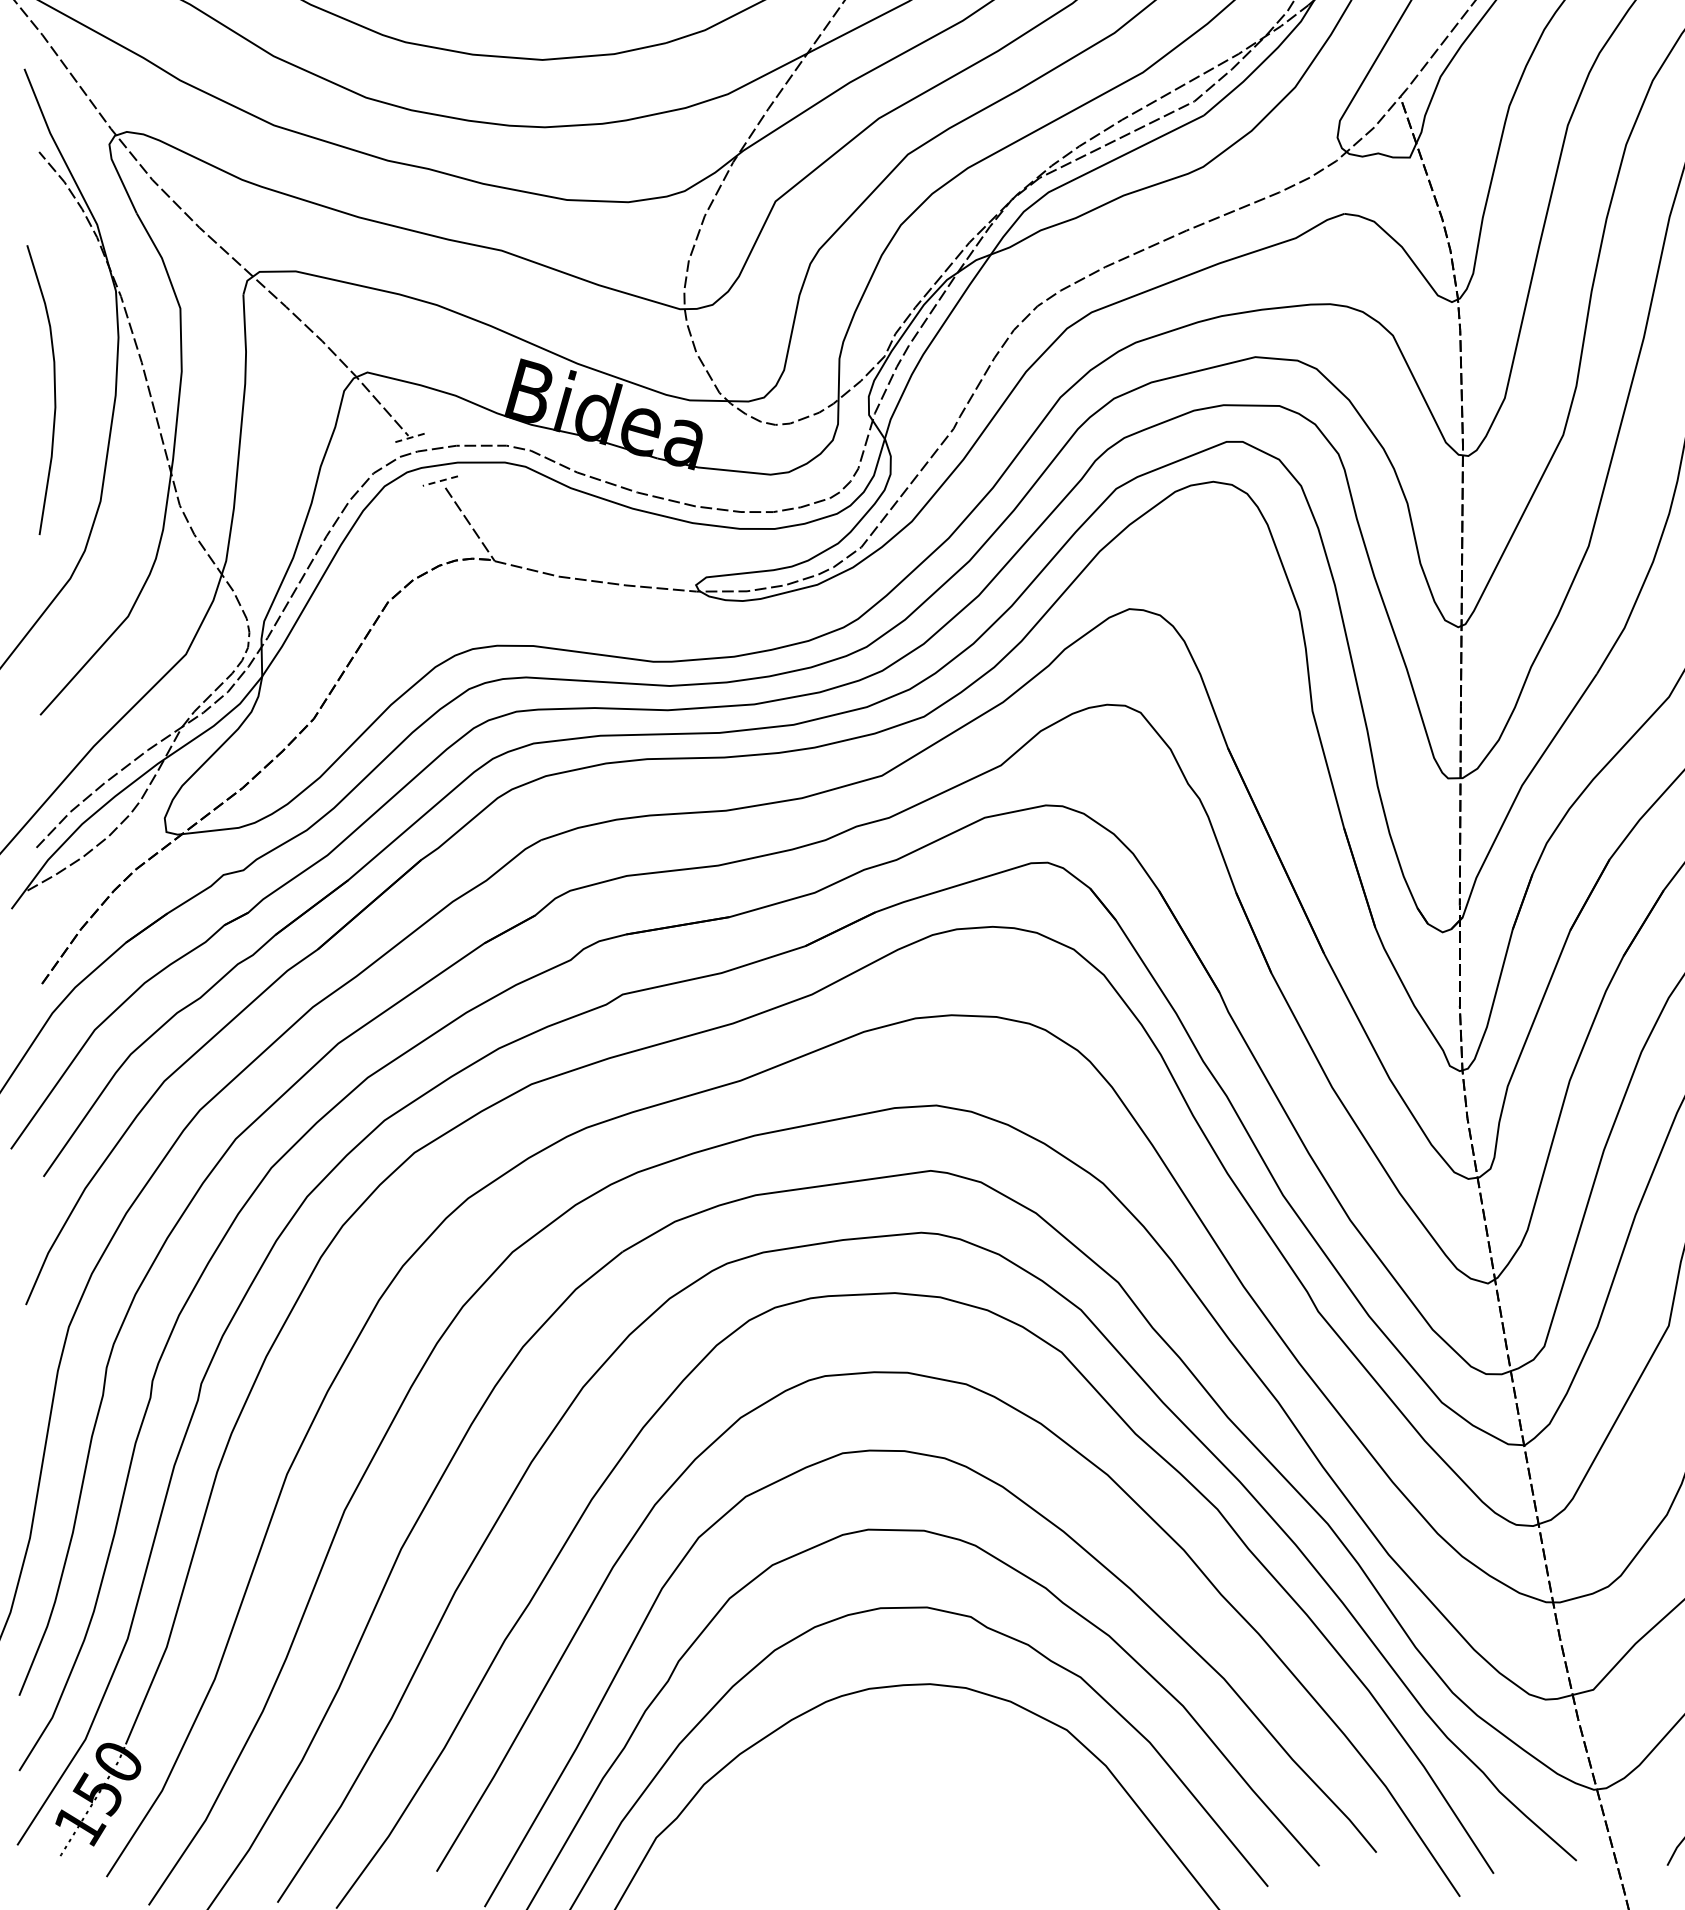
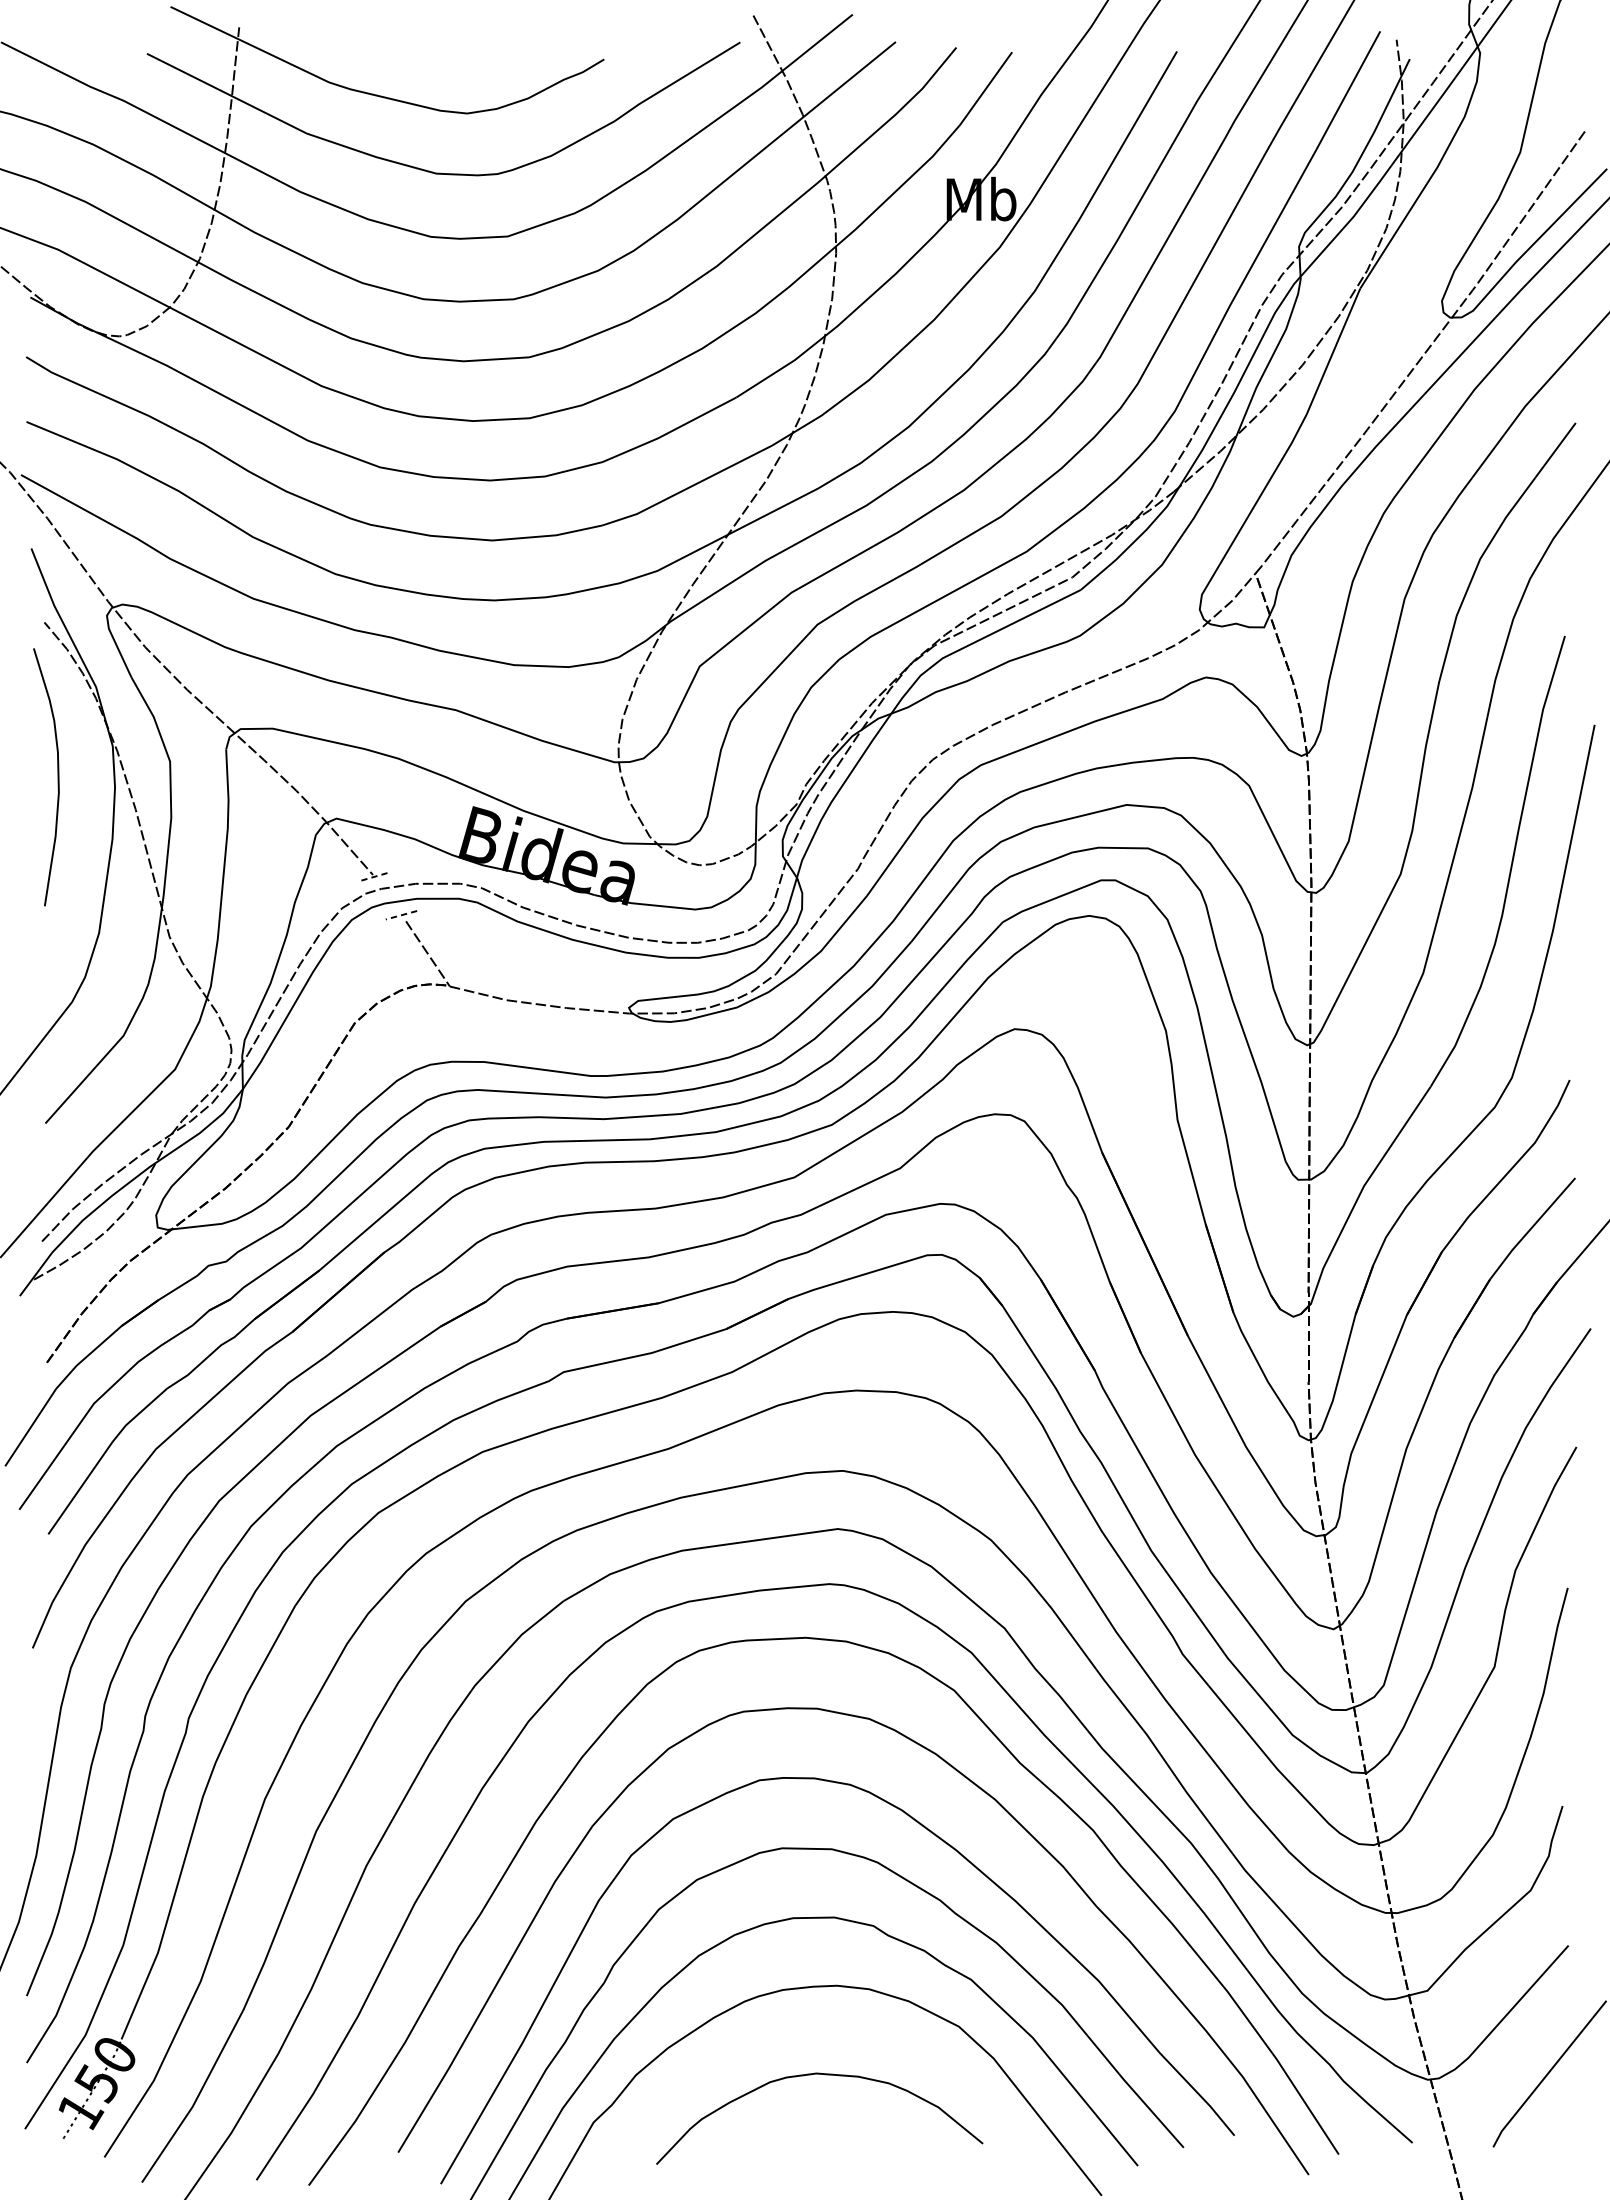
curve: (53, 390) -> (57, 777), moved
curve: (916, 1784) -> (825, 2075), added

